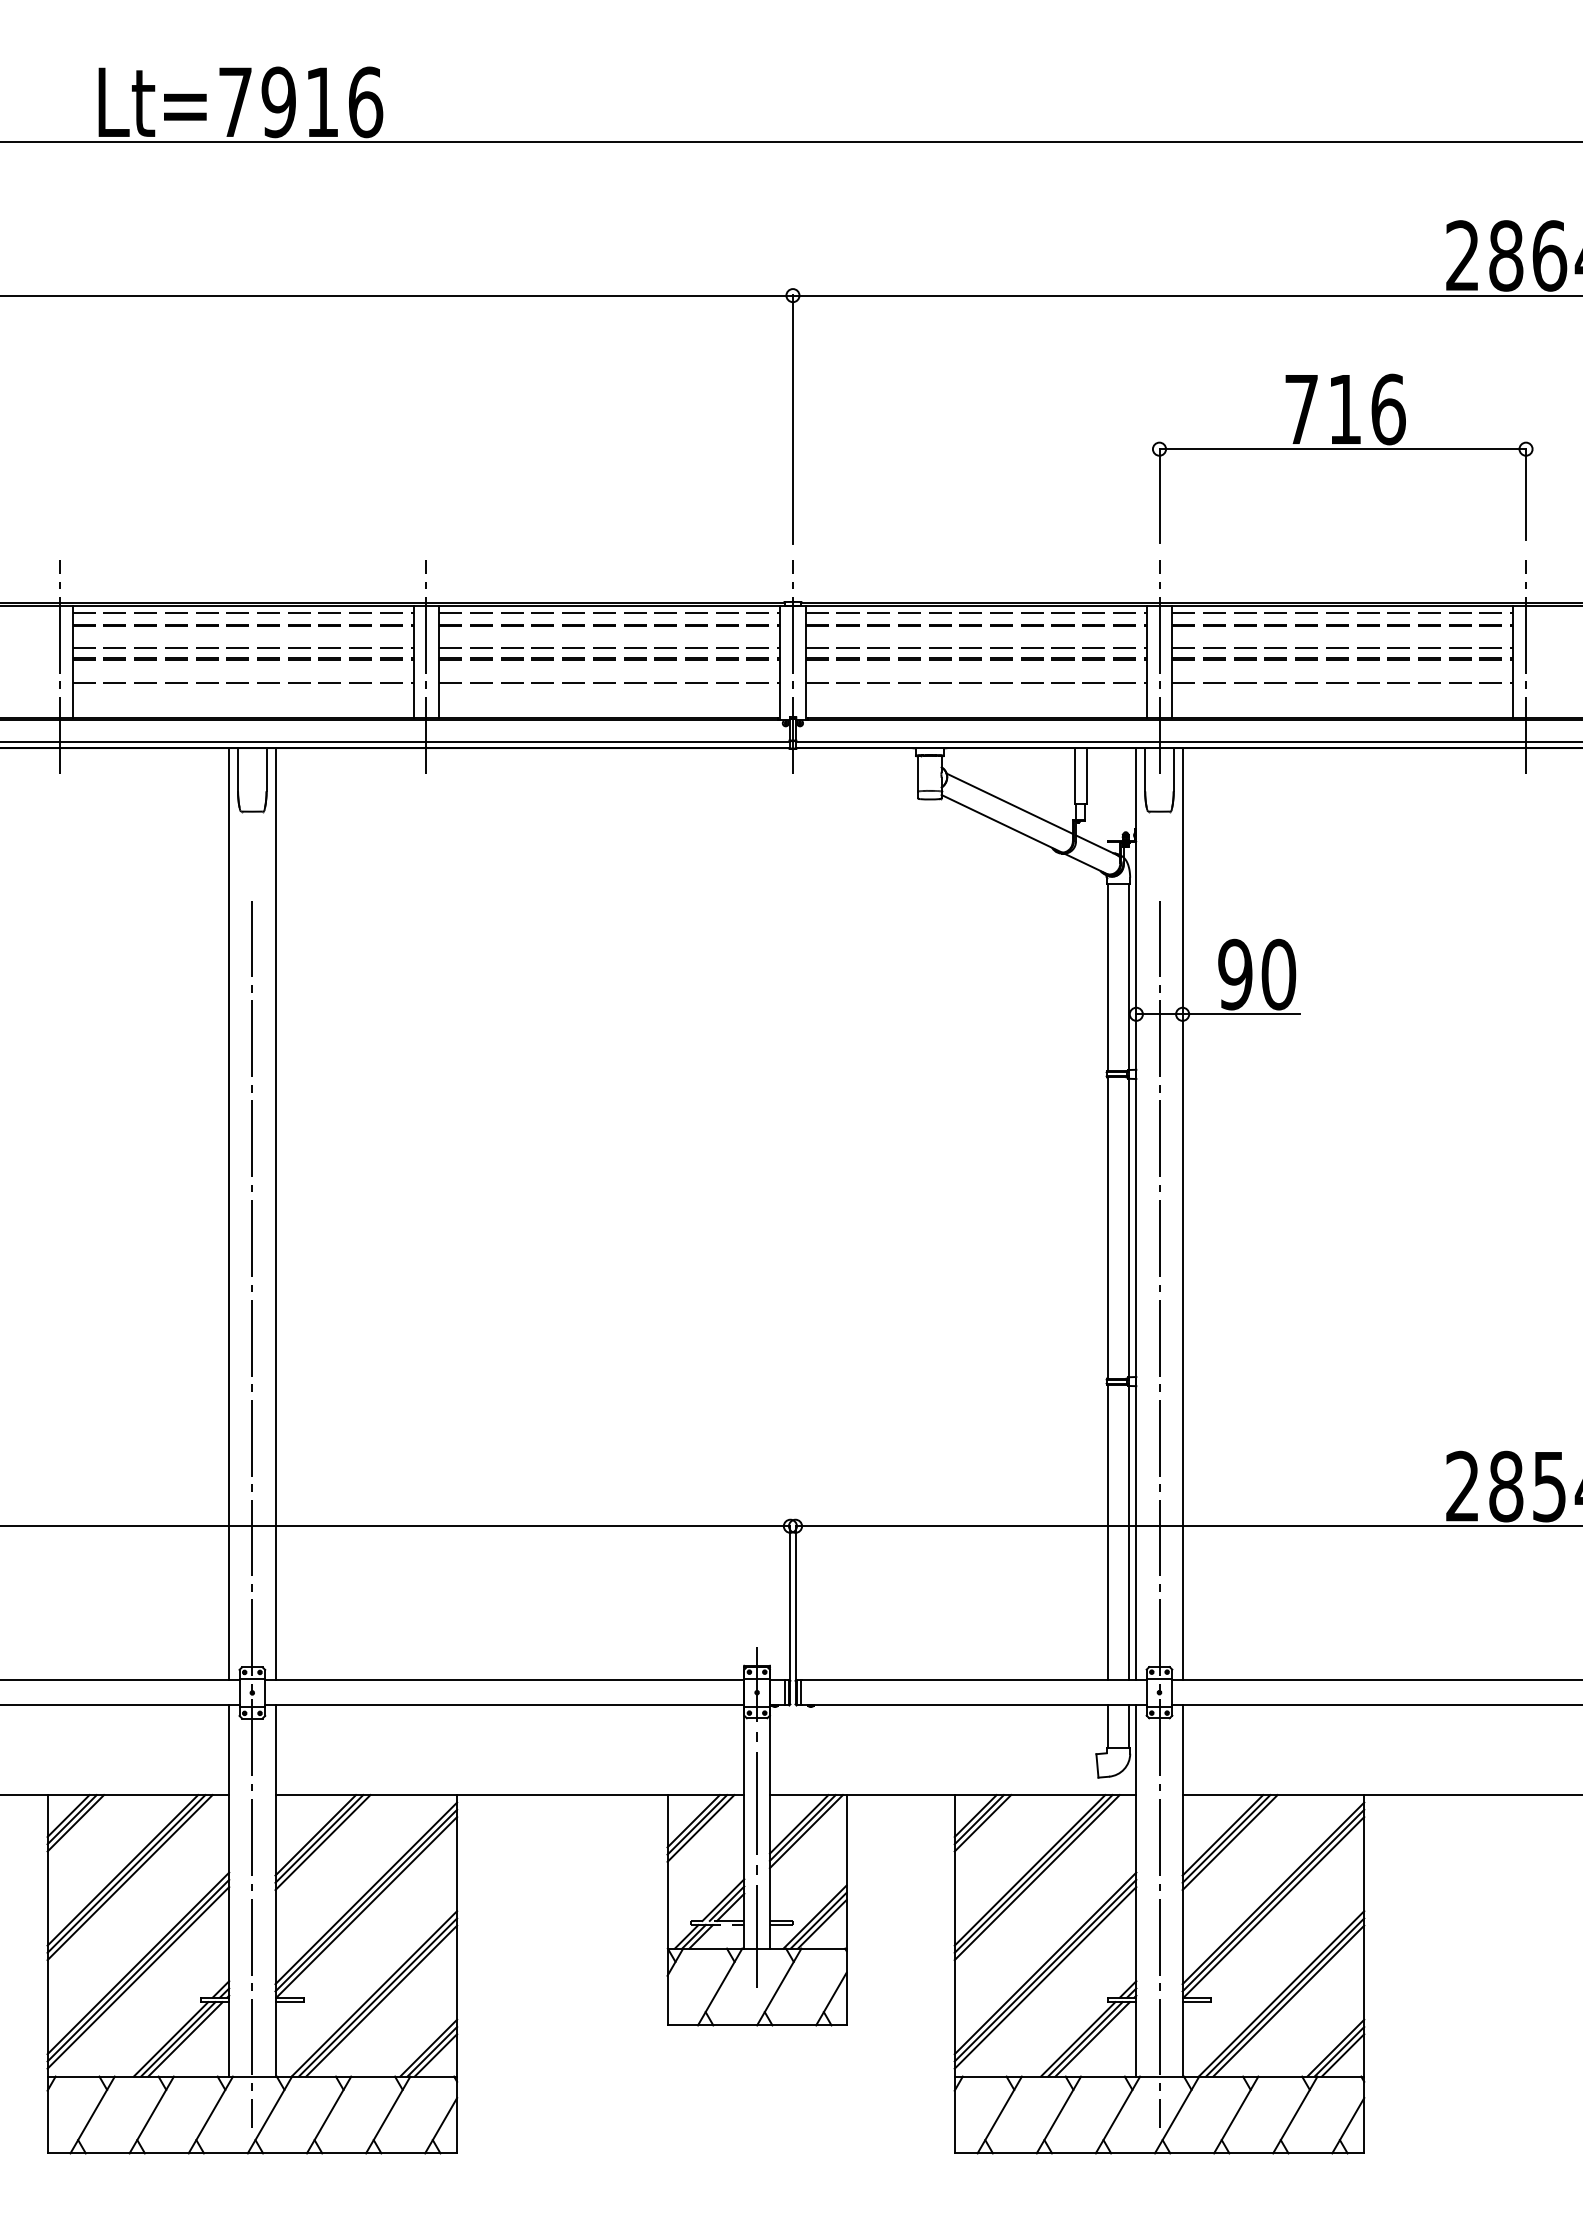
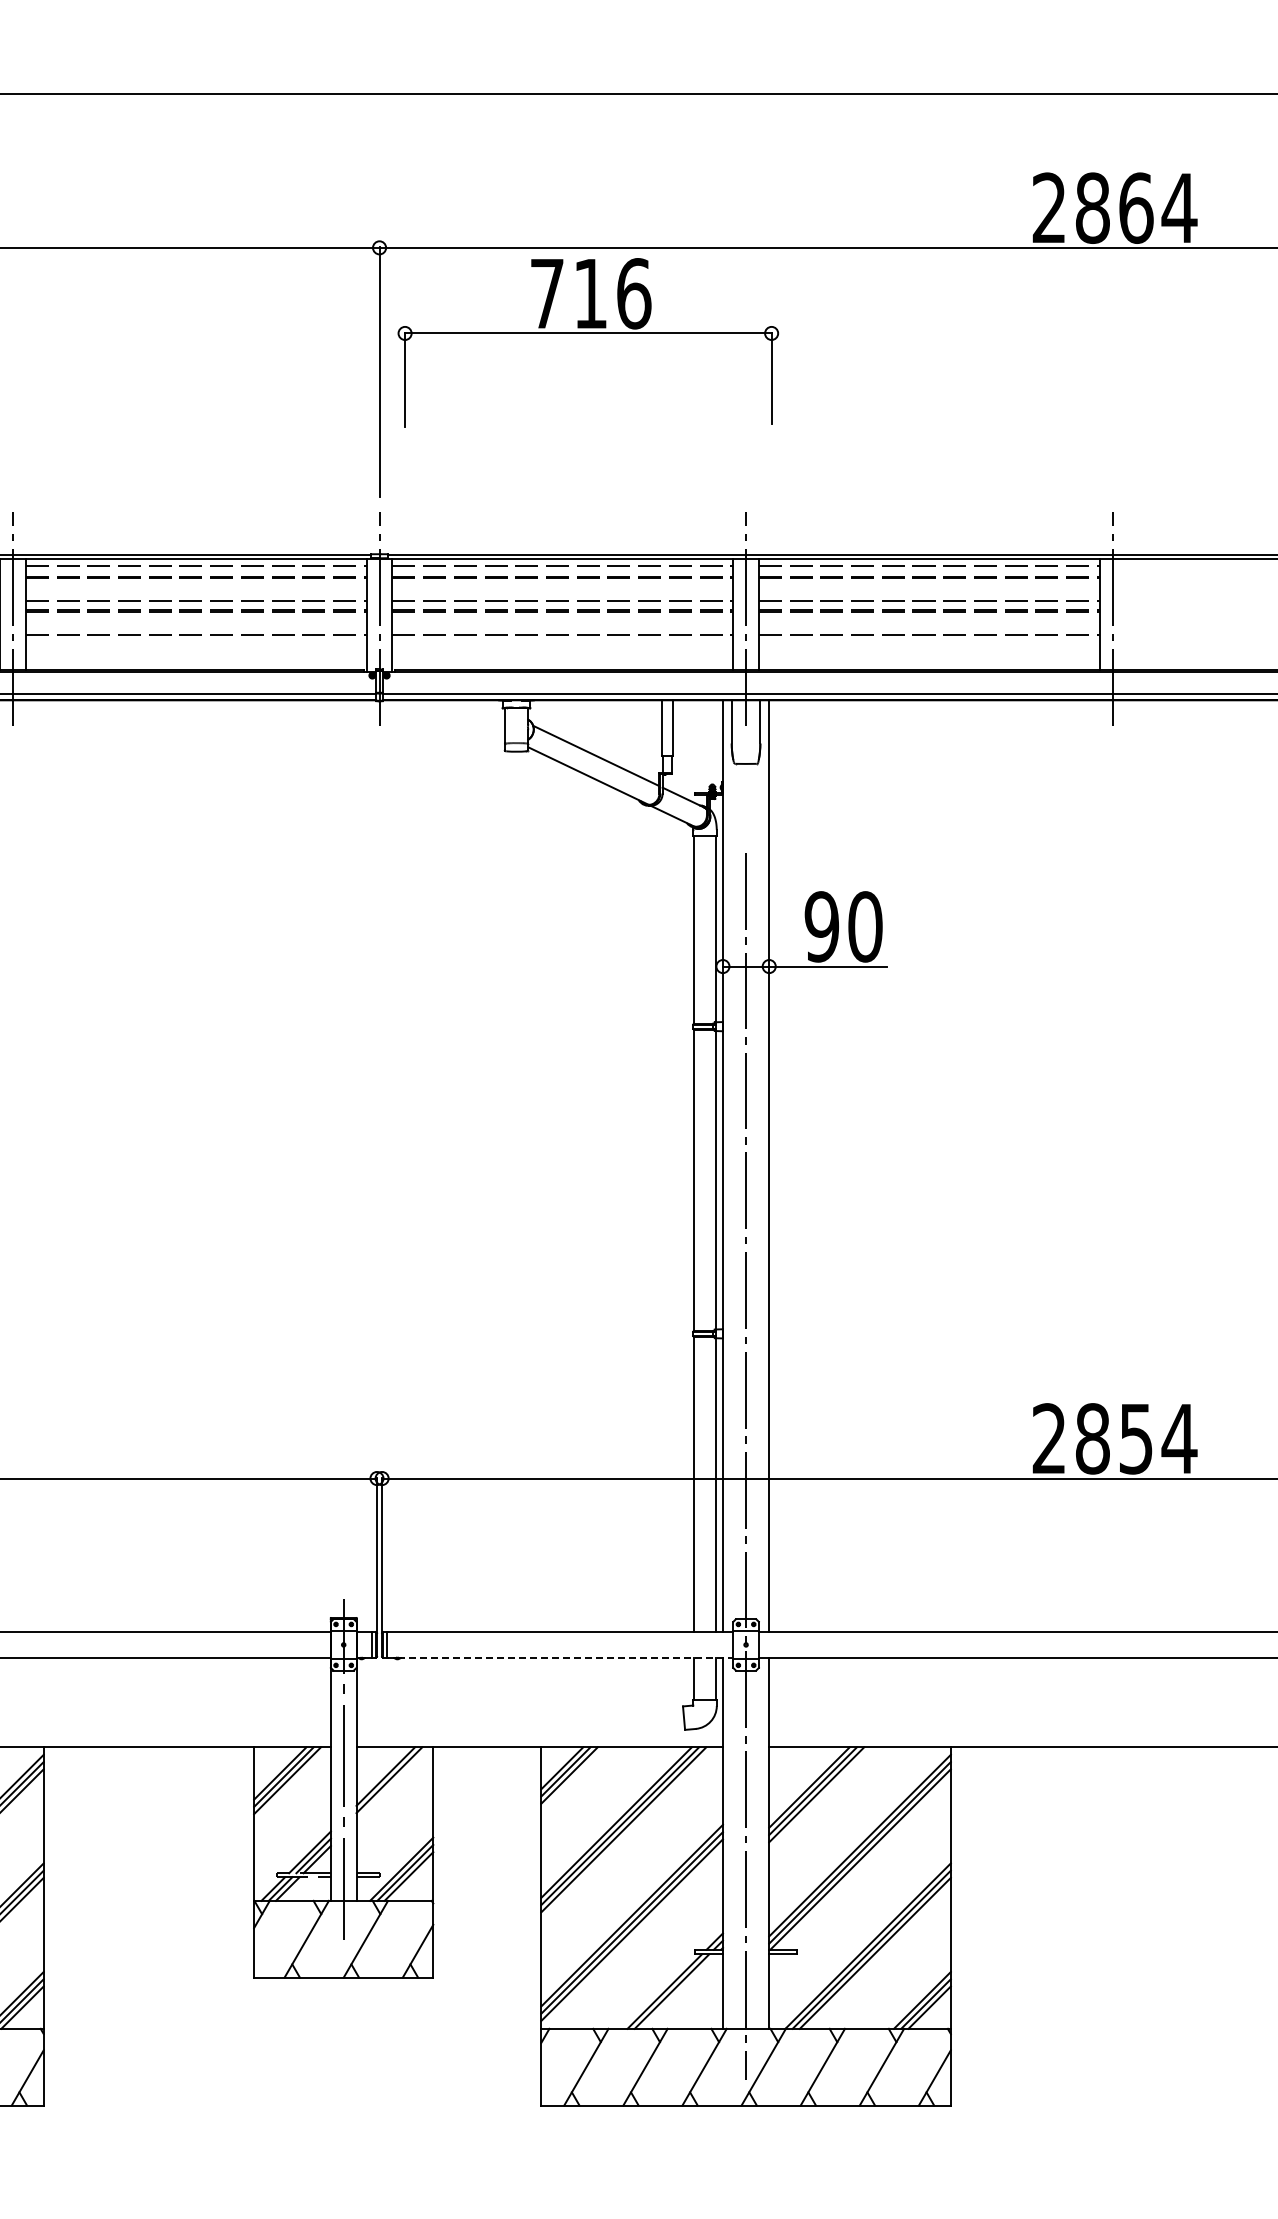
part: (1342, 449) -> (588, 333), moved
line: (974, 1705) -> (561, 1657), solid -> dashed
line: (805, 1831) -> (392, 1783), removed
line: (1092, 2039) -> (679, 1991), removed

